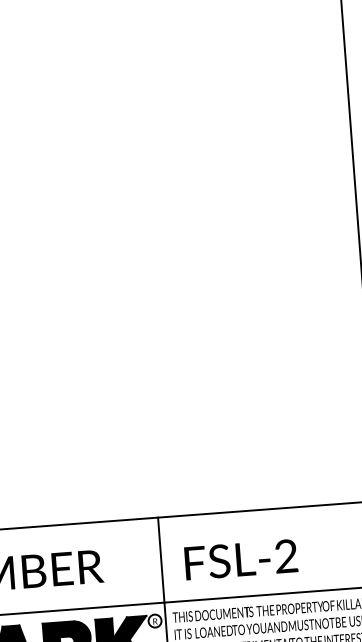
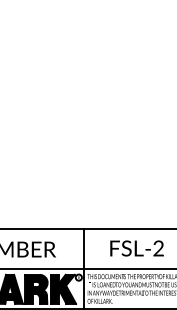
text: (240, 559) -> (136, 248), moved

